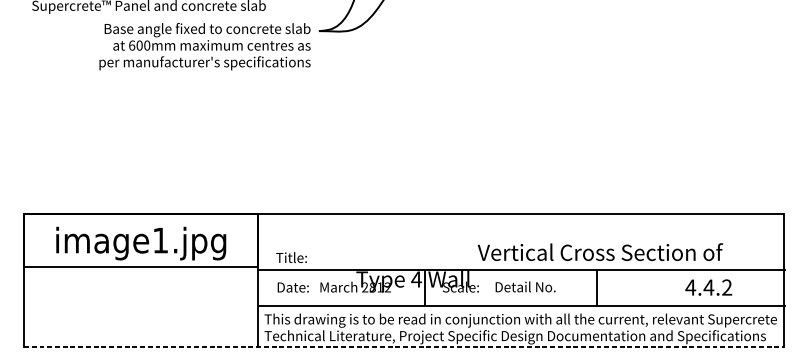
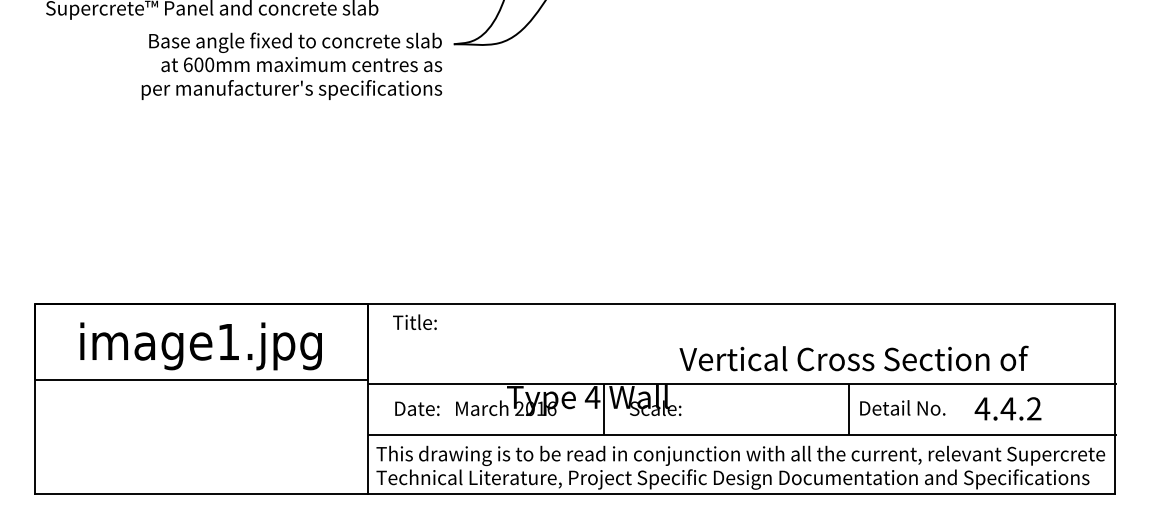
text: (291, 257) -> (414, 321), moved
text: (525, 286) -> (902, 407), moved
text: (380, 287) -> (541, 408), 2812 -> 2016
line: (404, 347) -> (575, 493), dashed -> solid

